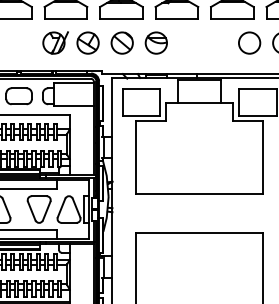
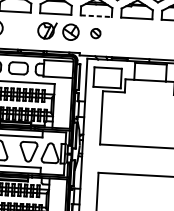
line: (121, 19) -> (96, 16), solid -> dashed
part: (121, 42) -> (95, 33), size x0.6
part: (155, 42) -> (120, 34), removed

